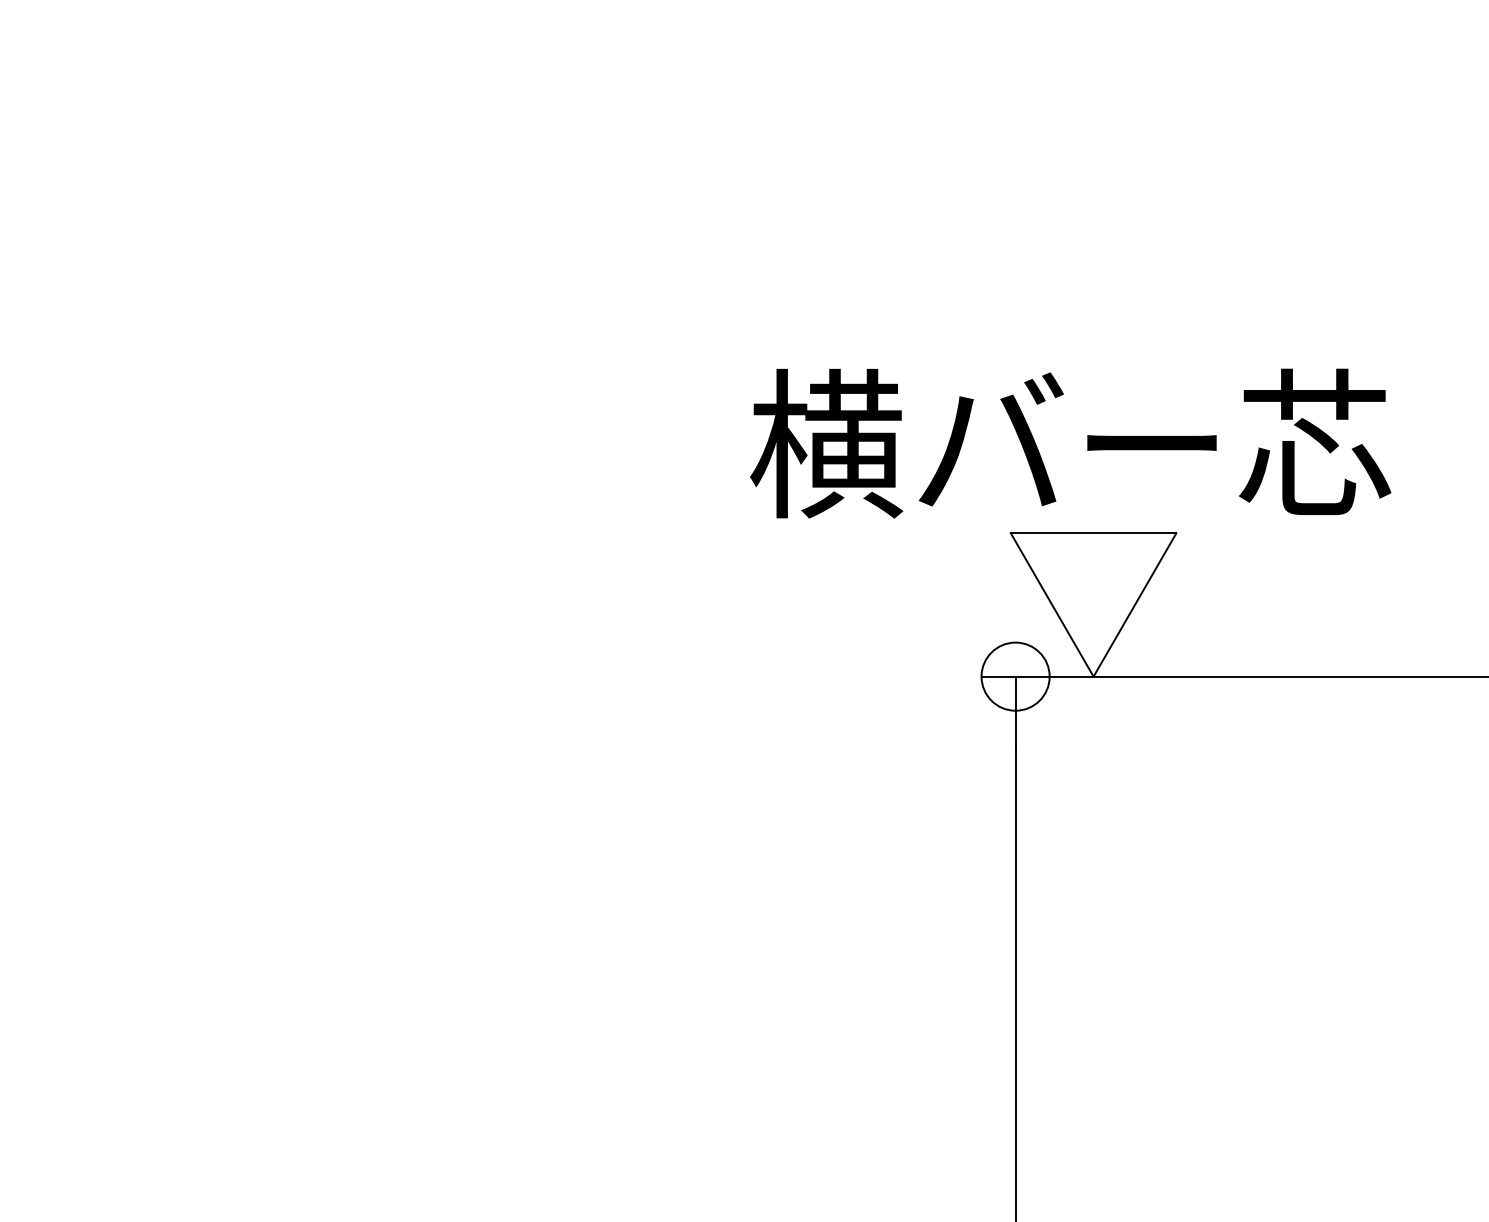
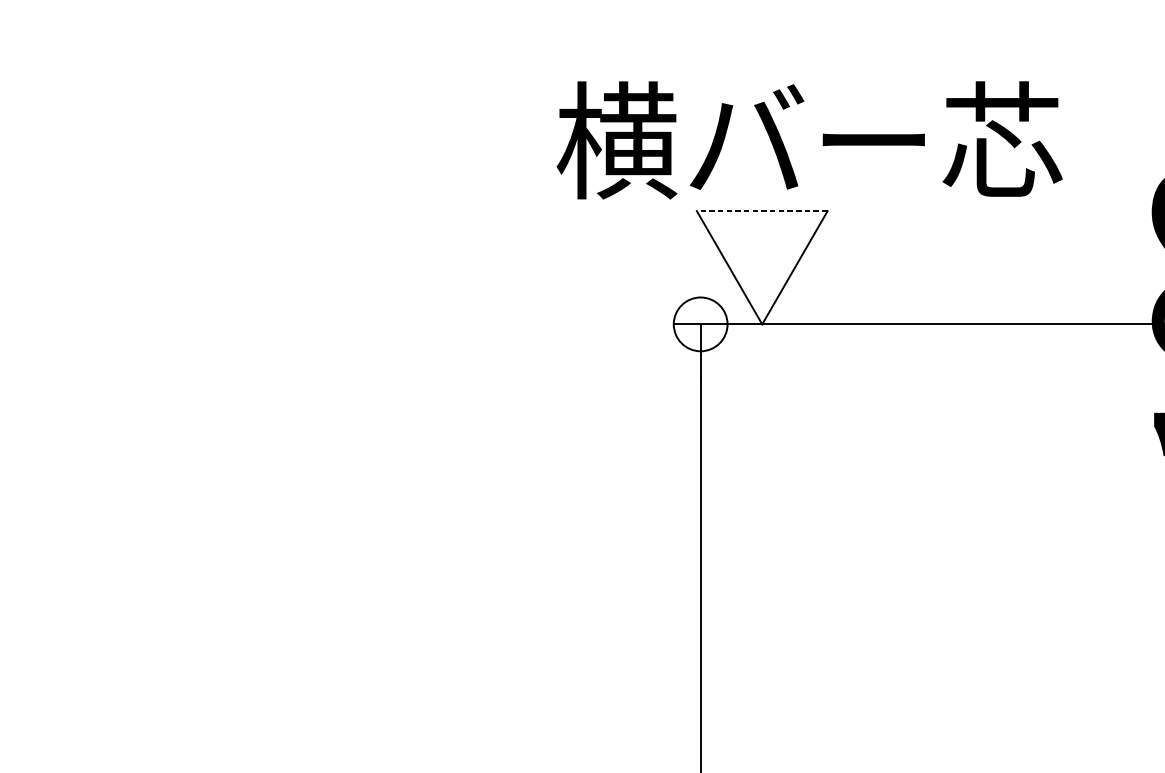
text: (1070, 443) -> (809, 140), moved
line: (1093, 533) -> (762, 211), solid -> dashed

